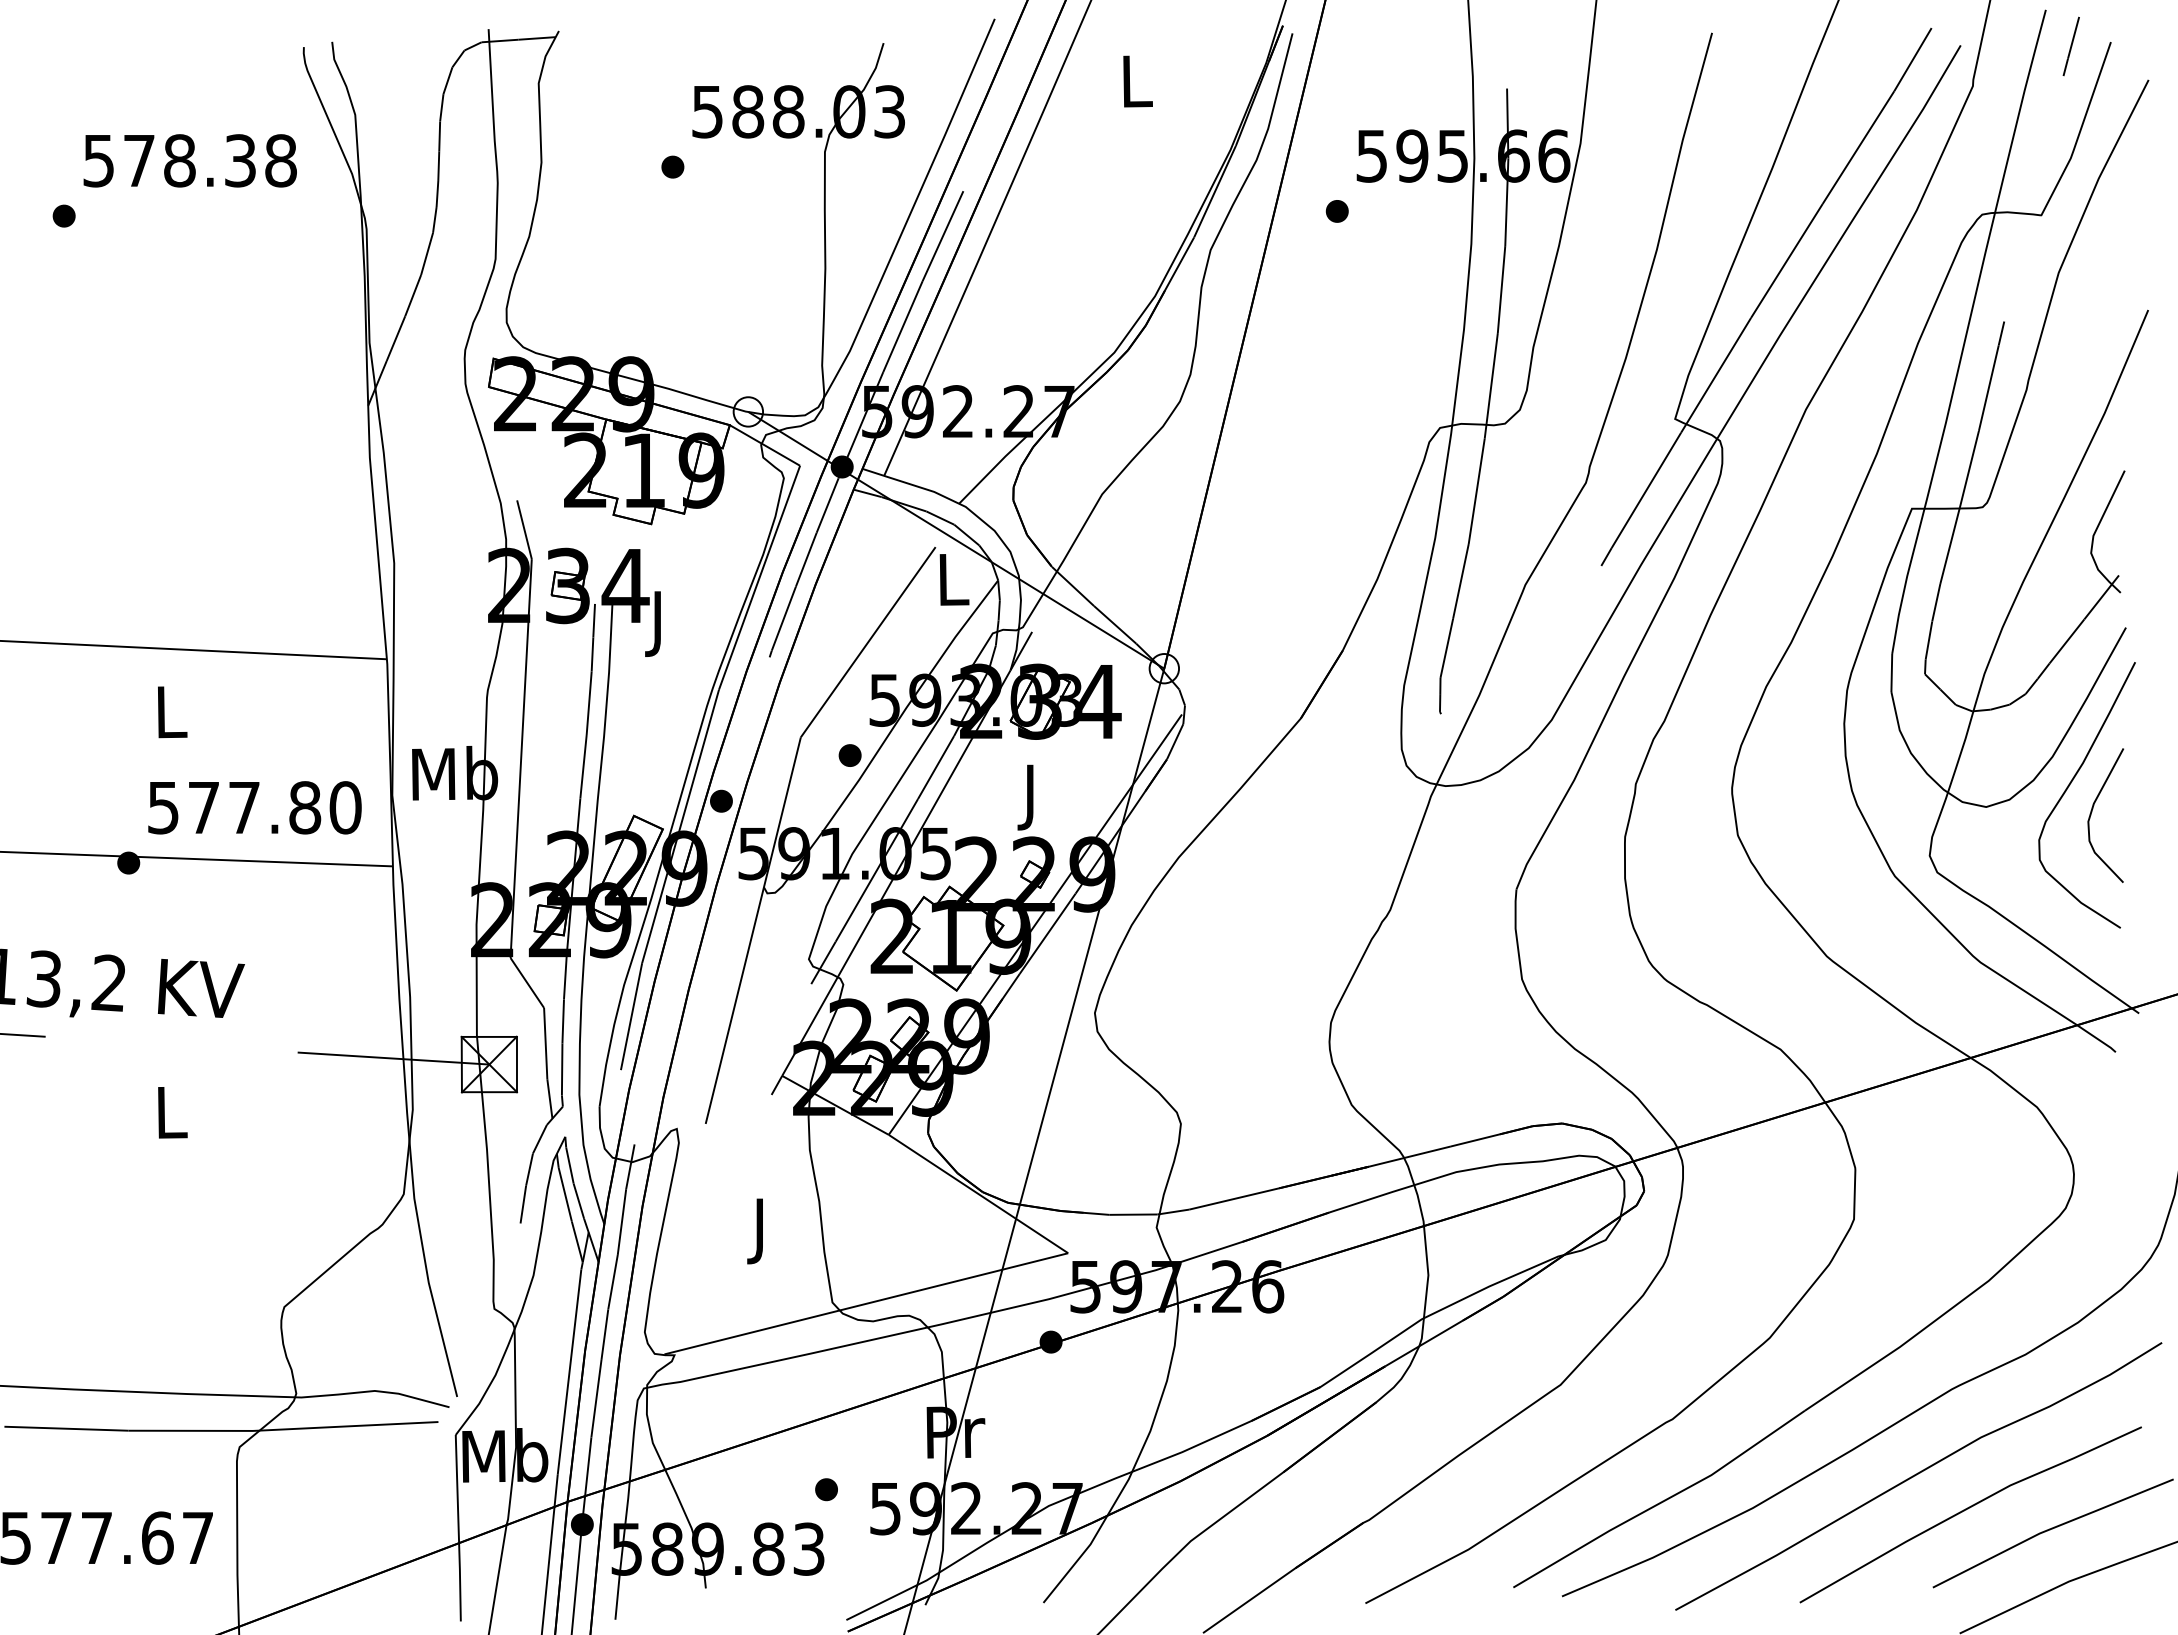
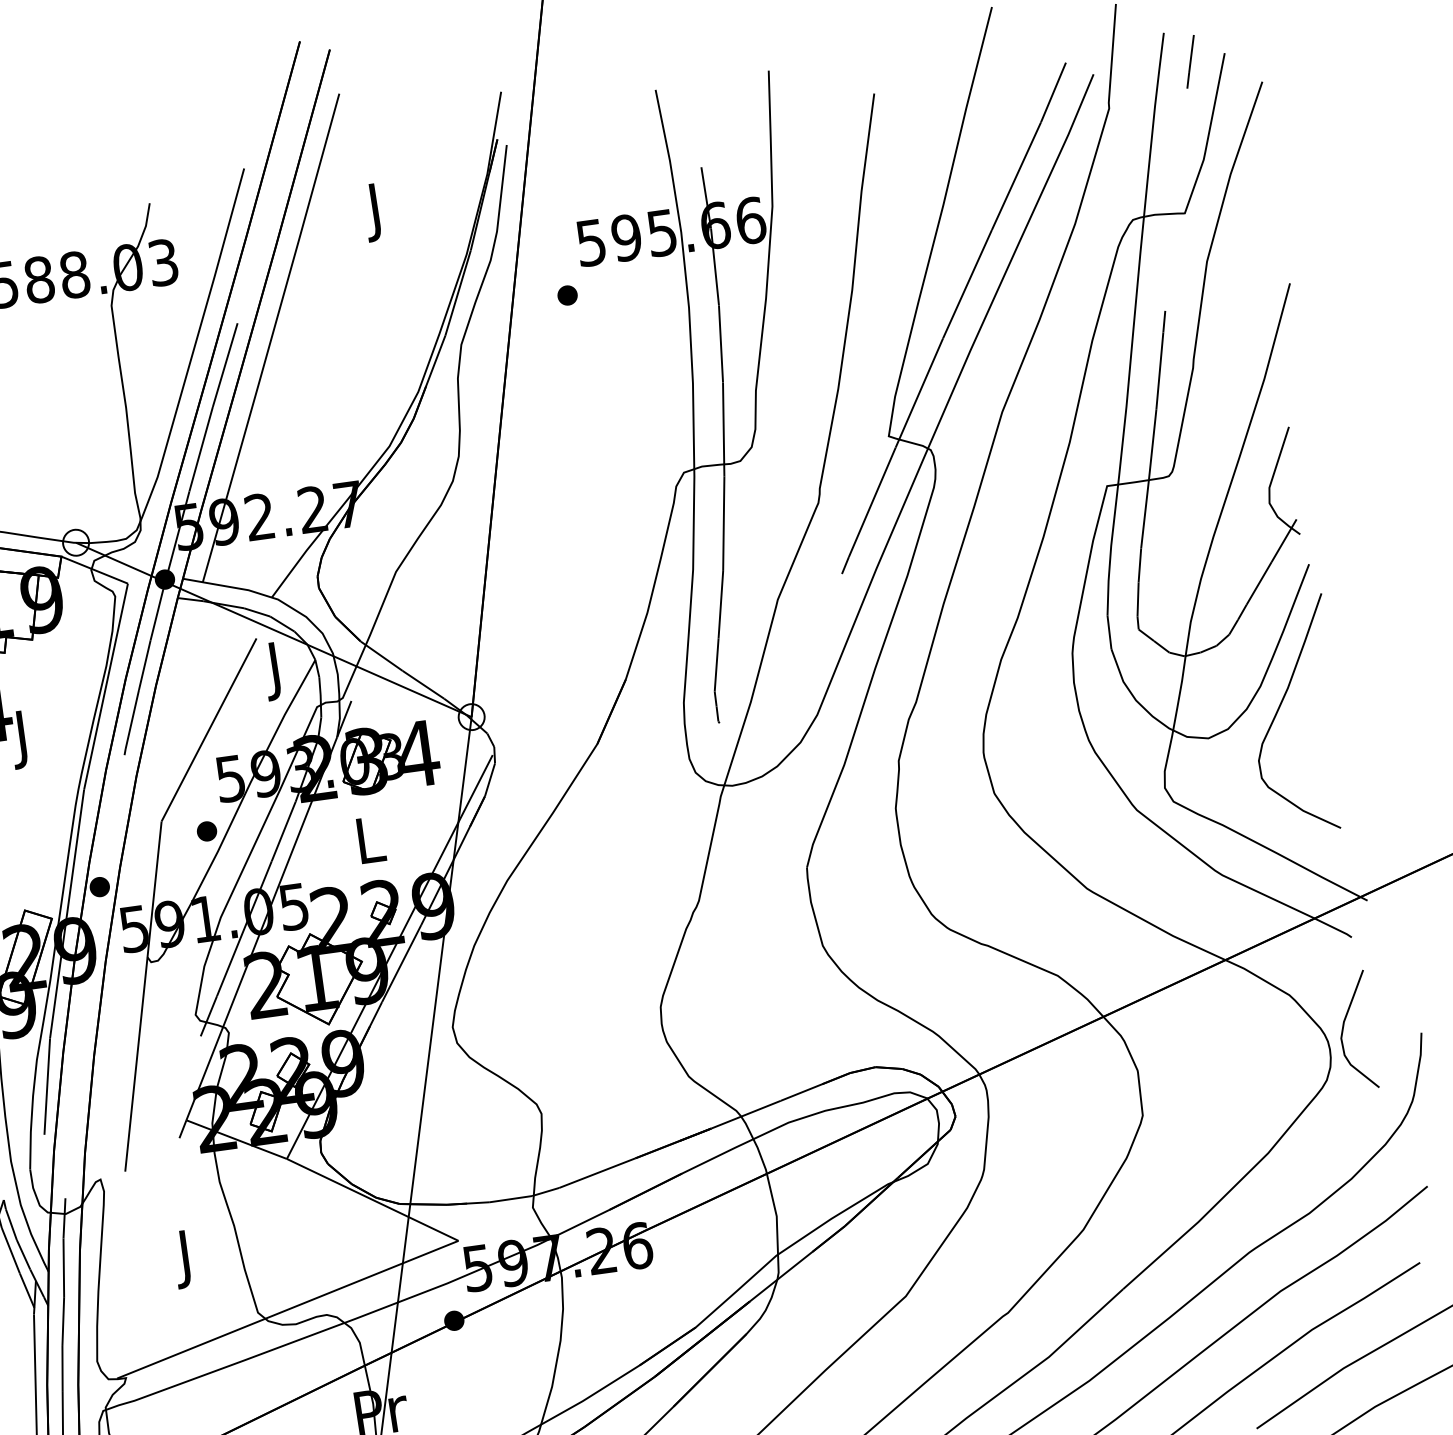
text: (1137, 88) -> (377, 212), L -> J
text: (954, 586) -> (277, 670), L -> J
text: (1032, 797) -> (371, 845), J -> L
curve: (2092, 812) -> (1343, 1029), moved

